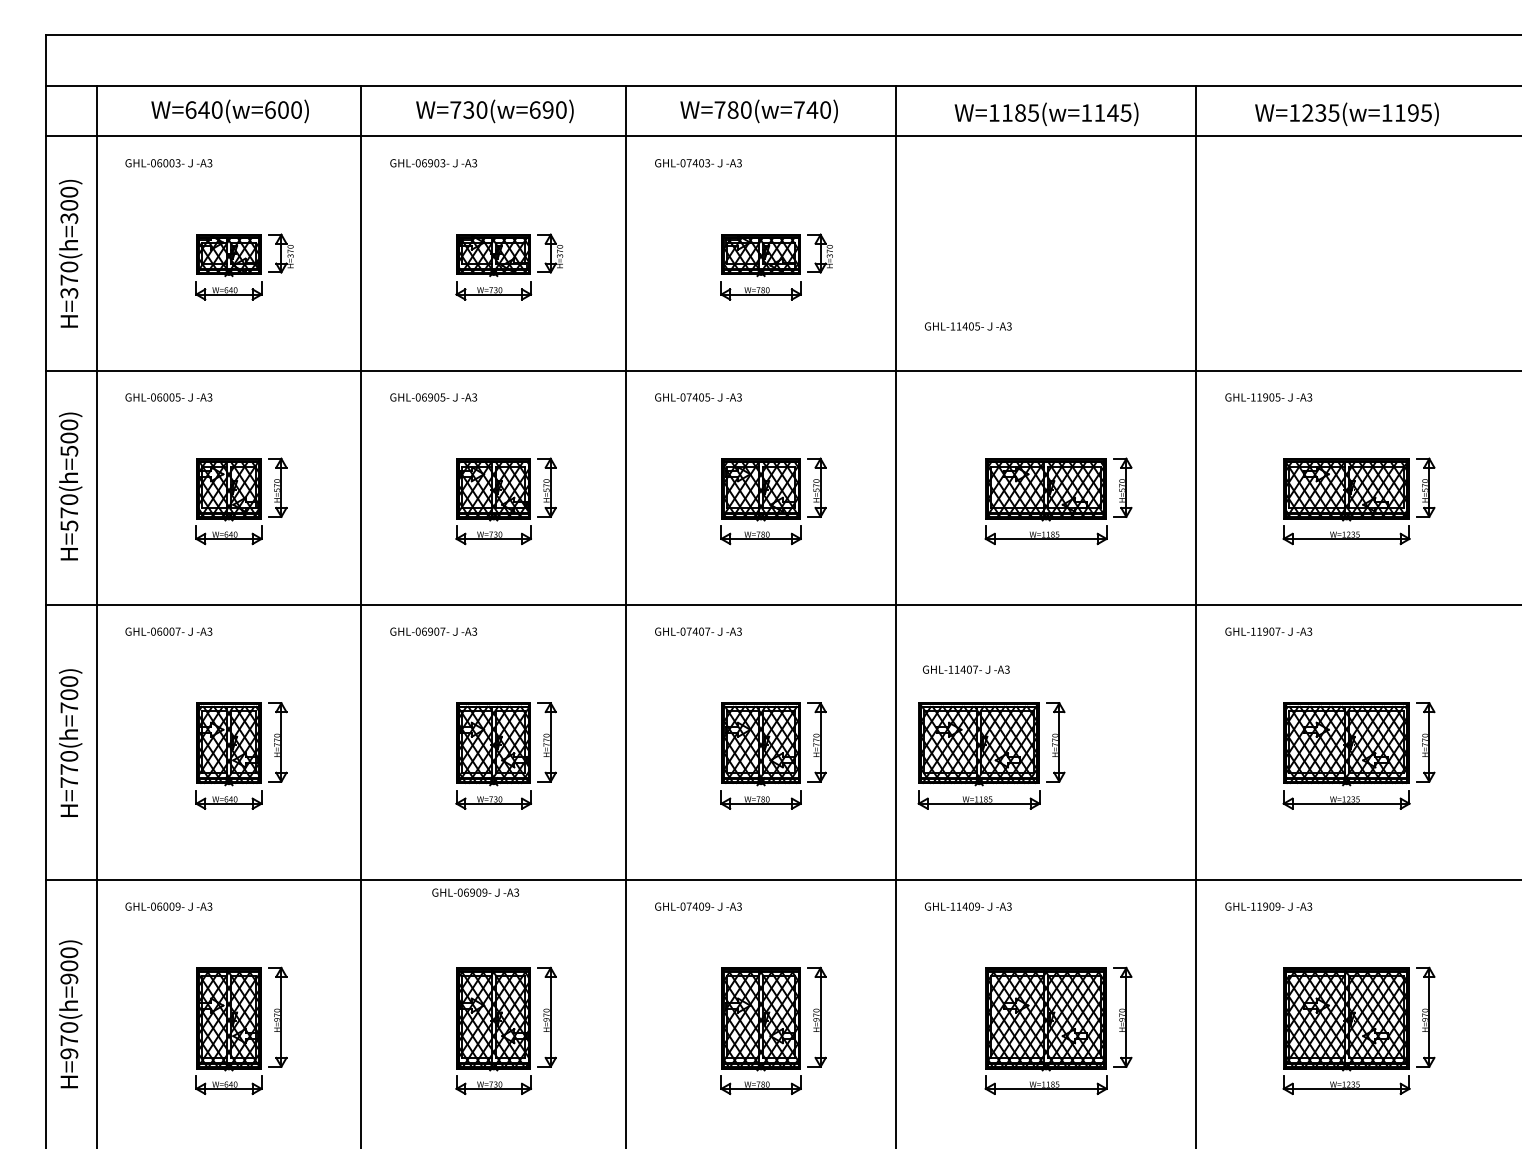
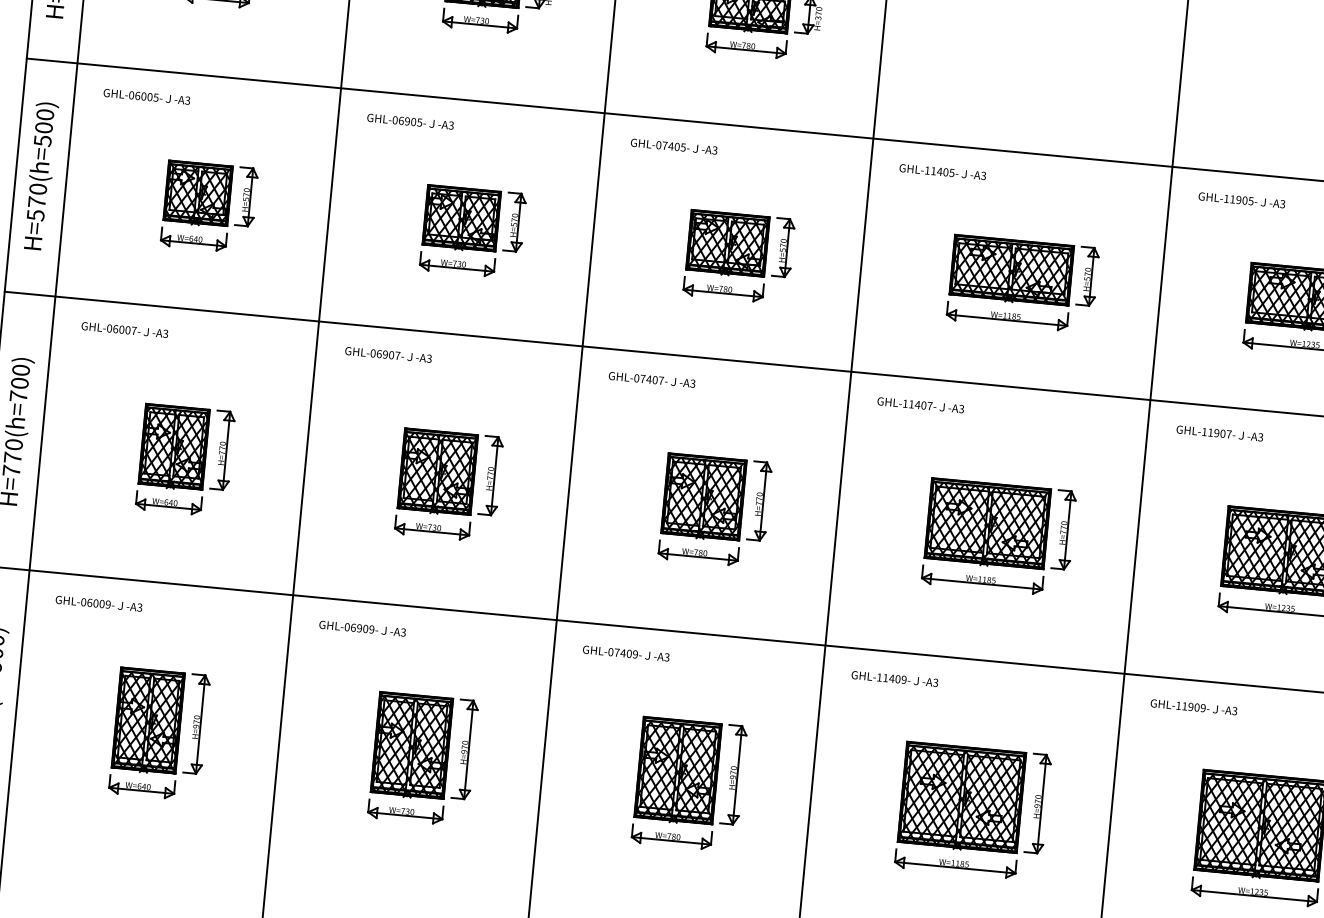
text: (967, 326) -> (942, 171), moved
text: (966, 669) -> (920, 405), moved
part: (991, 755) -> (998, 536), moved
text: (475, 892) -> (362, 628), moved

